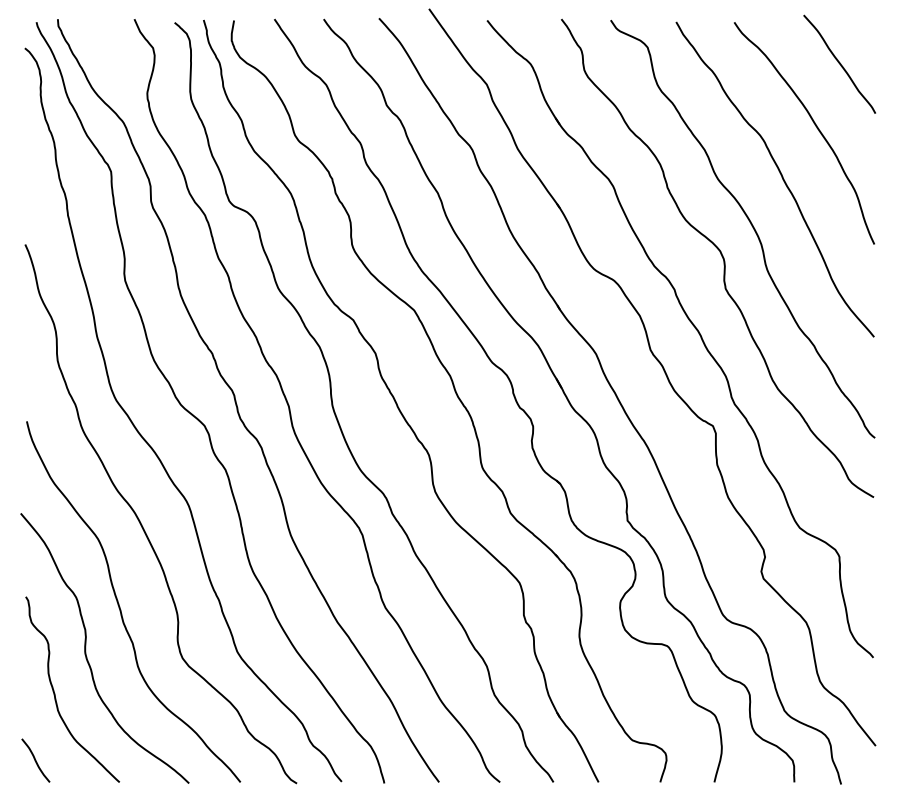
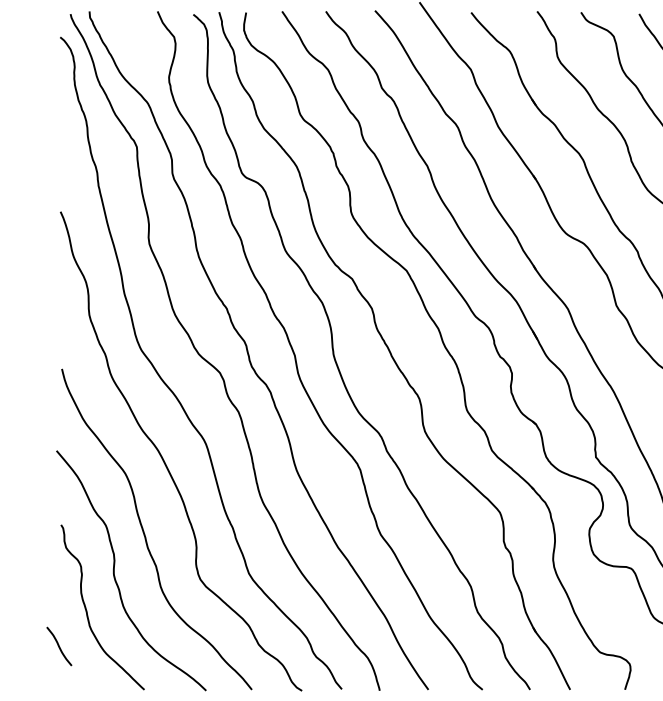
curve: (35, 760) -> (59, 646), moved

